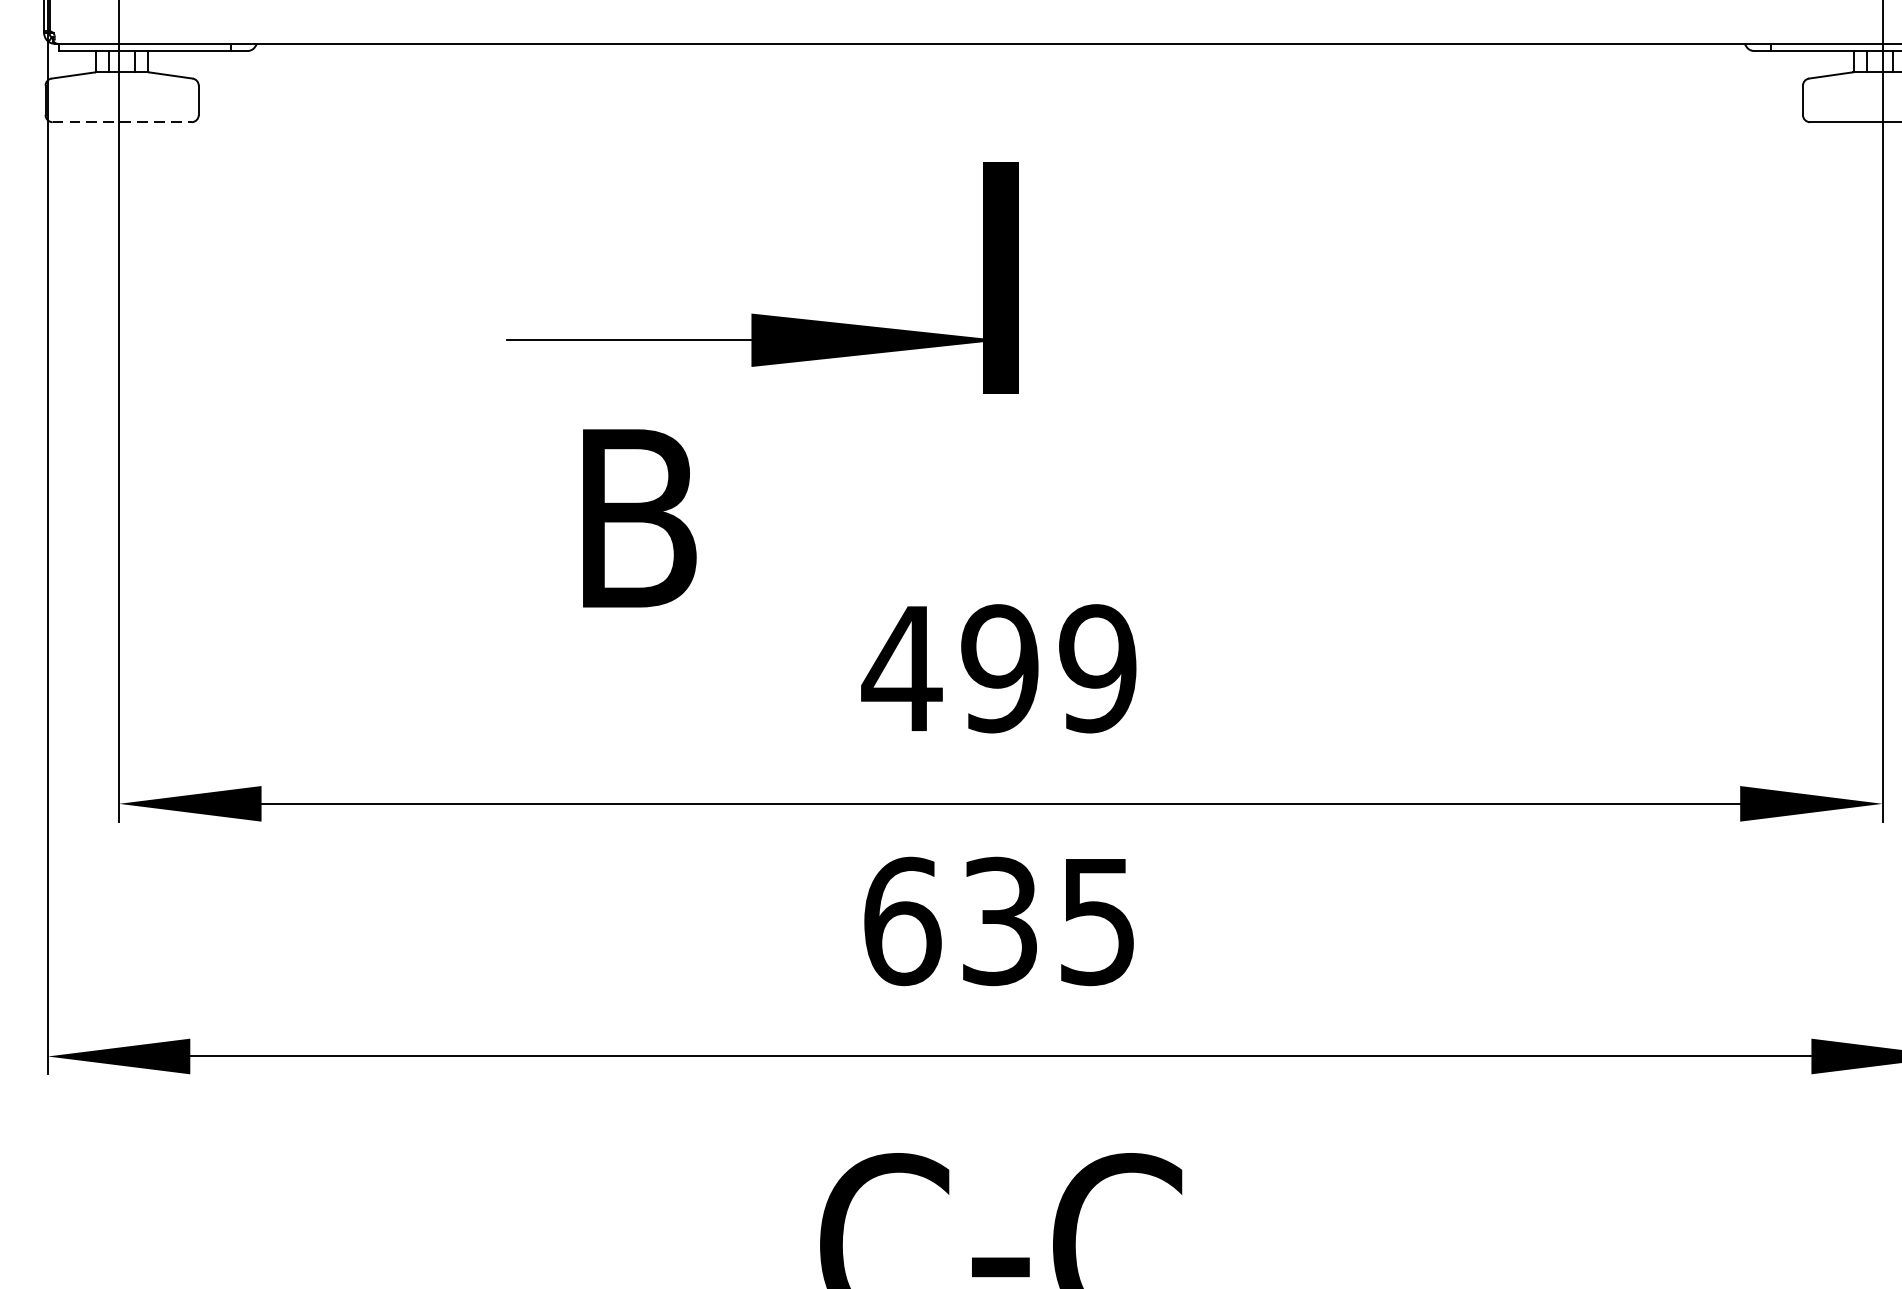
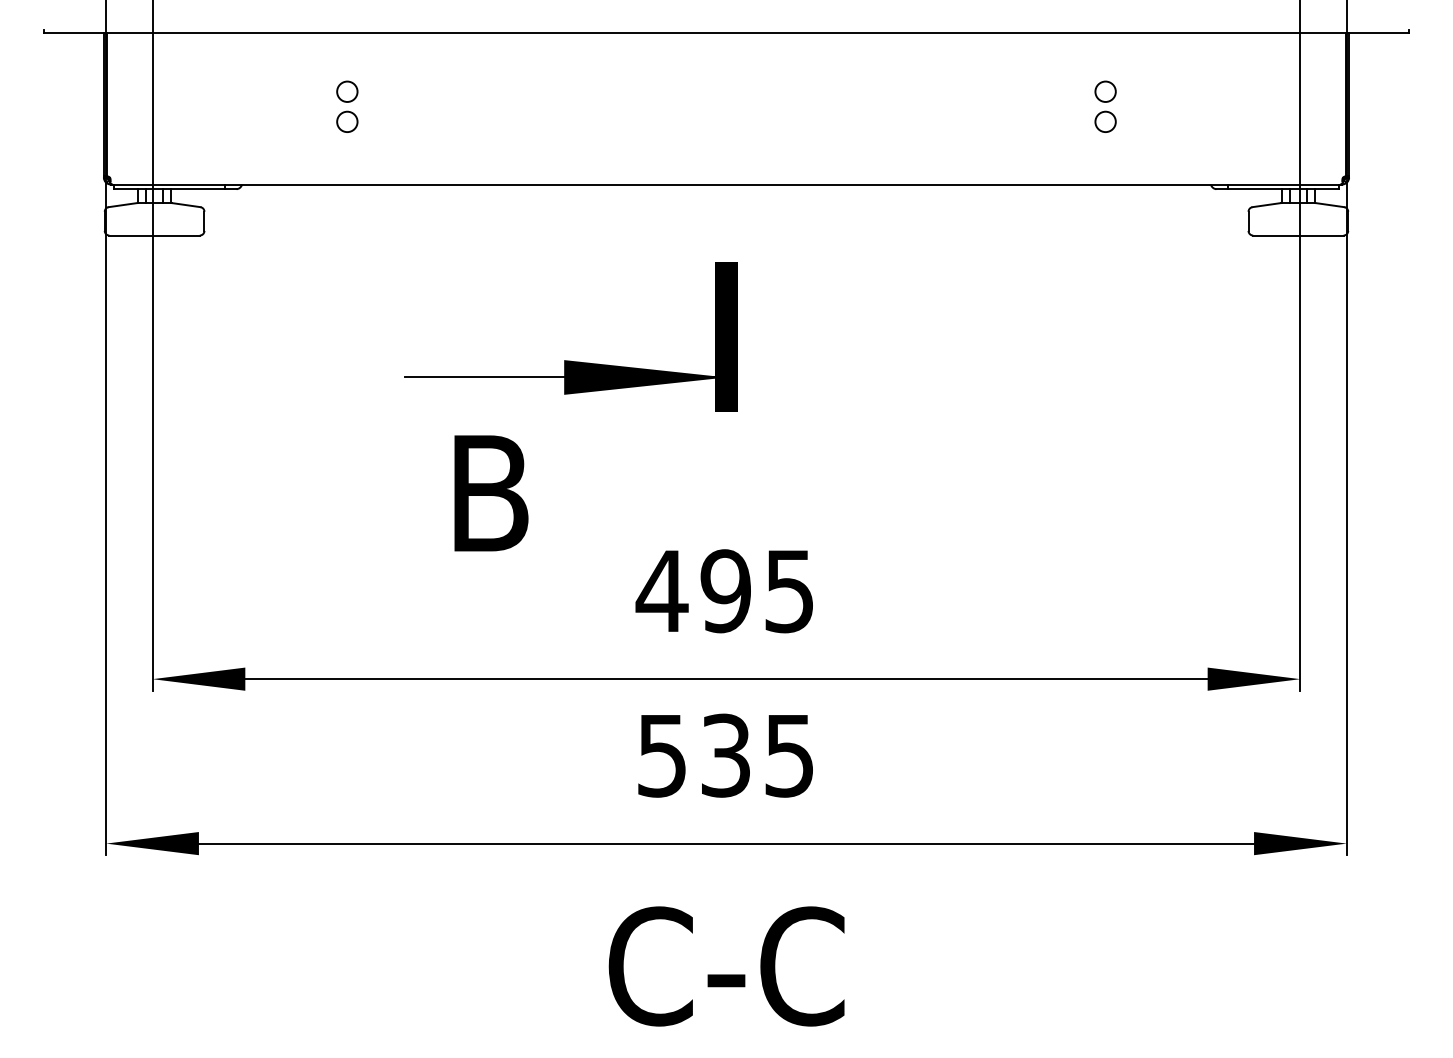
line: (123, 122) -> (155, 235), dashed -> solid
text: (1097, 669) -> (789, 591), 499 -> 495
text: (902, 921) -> (662, 755), 635 -> 535

